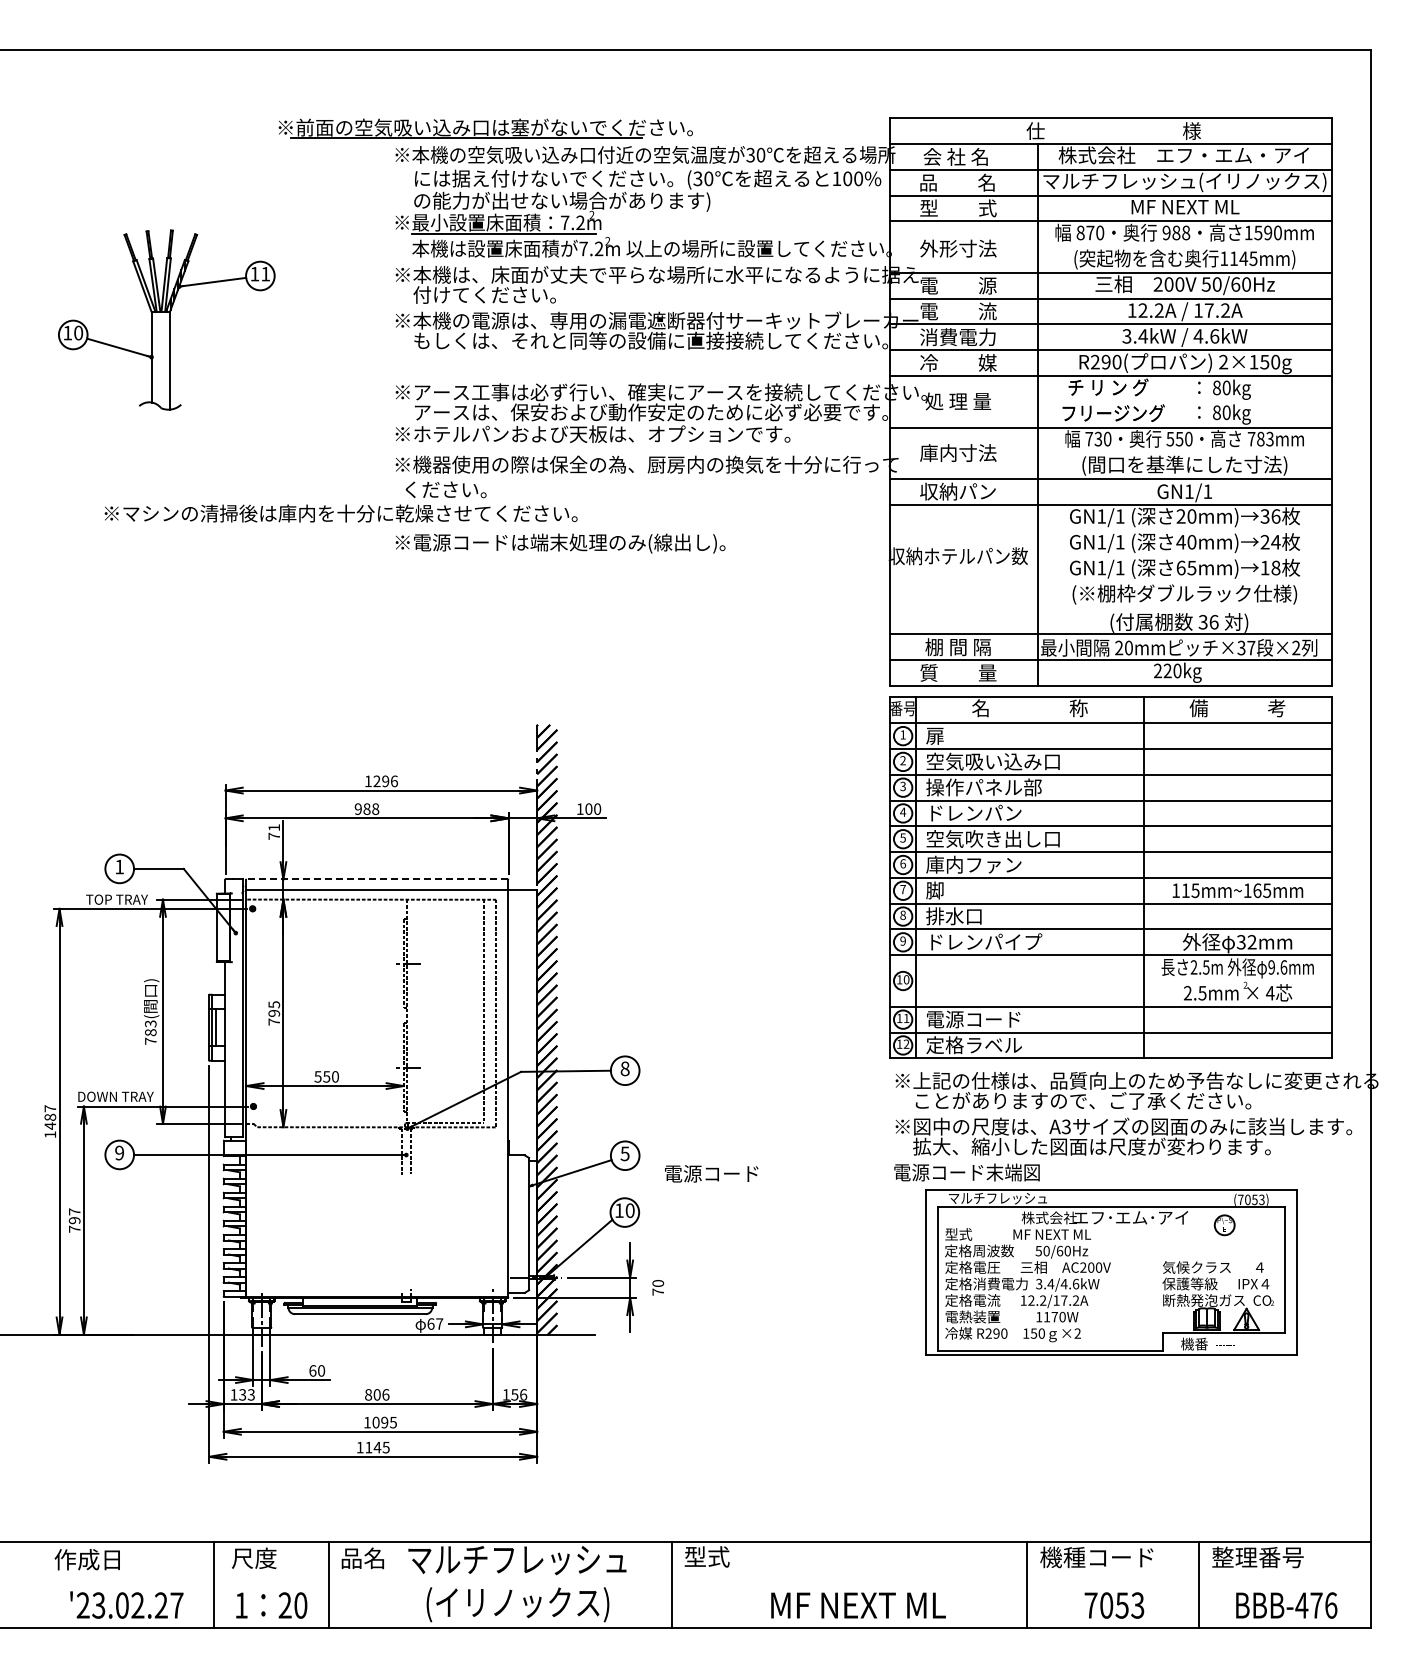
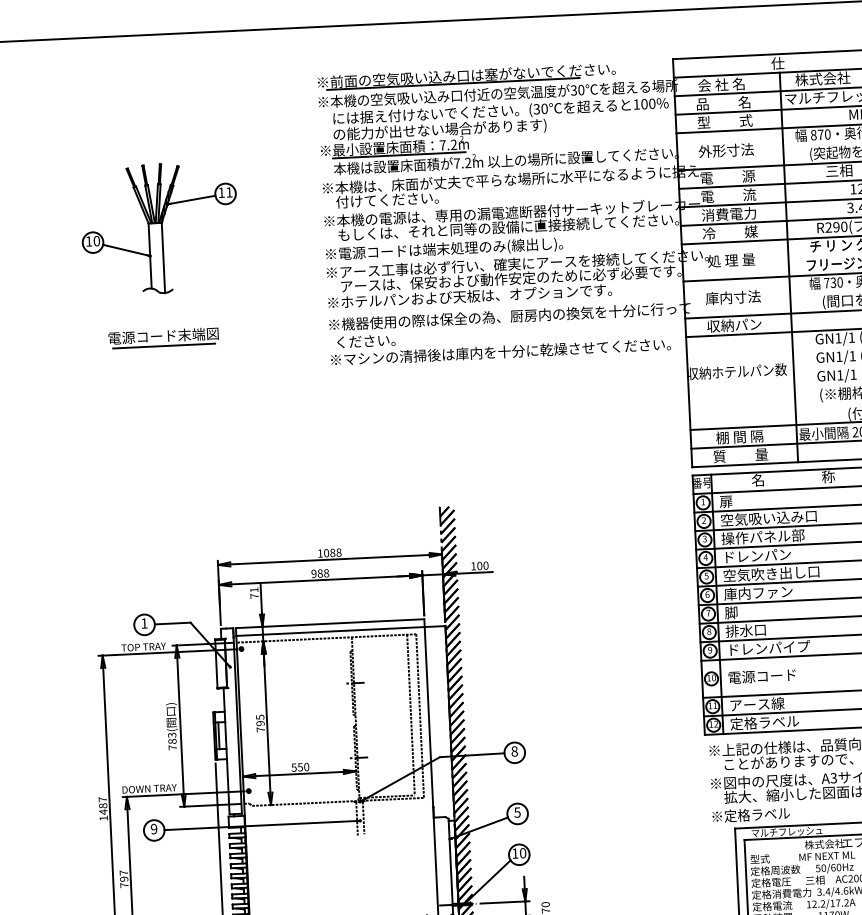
part: (485, 128) -> (466, 76), moved
part: (164, 471) -> (163, 337), added
text: (340, 513) -> (500, 352), moved
text: (560, 543) -> (444, 249), moved
text: (385, 781) -> (332, 553), 1296 -> 1088
line: (377, 879) -> (330, 623), dashed -> solid
text: (973, 1019) -> (763, 704), 電源コード -> アース線
text: (966, 1172) -> (763, 814), 電源コード末端図 -> ※定格ラベル
text: (711, 1173) -> (762, 676), moved

